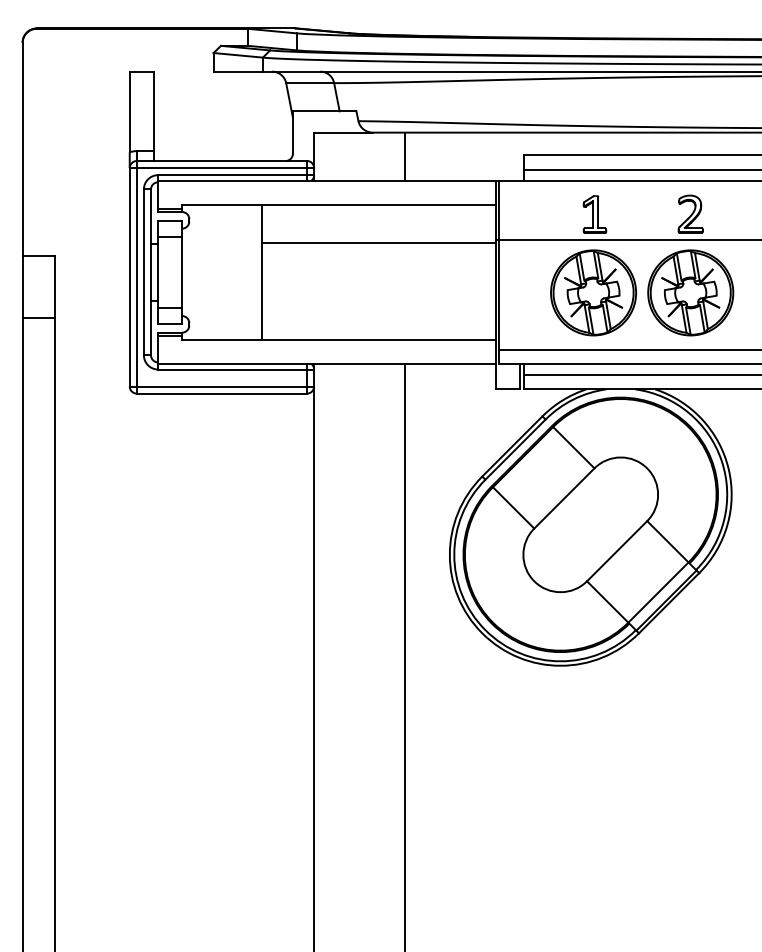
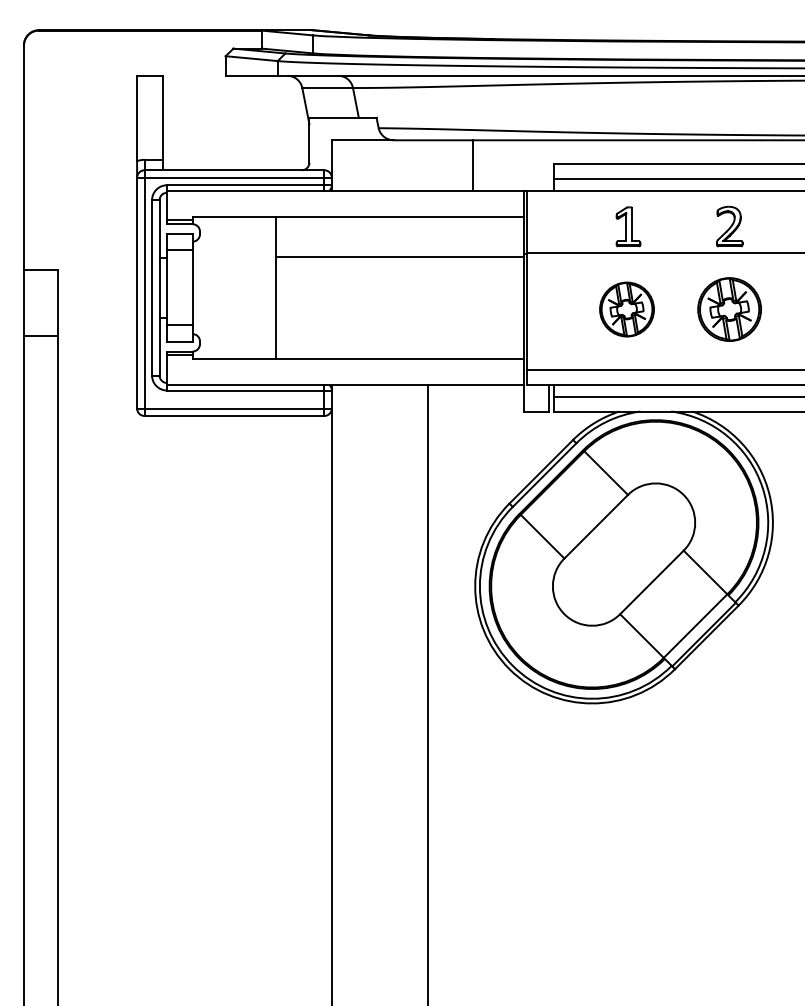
line: (405, 156) -> (473, 165), moved
part: (593, 292) -> (626, 309), size x0.6
part: (690, 292) -> (729, 309), size x0.7

